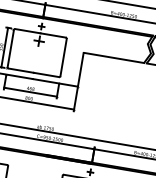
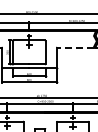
line: (114, 57) -> (75, 47), solid -> dashed

